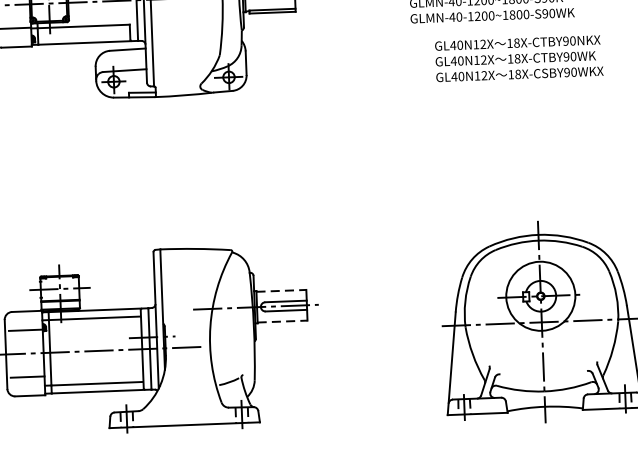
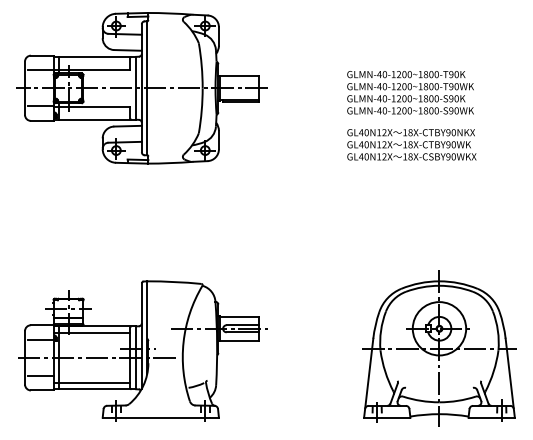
text: (518, 58) -> (411, 144), moved
line: (281, 290) -> (239, 316), dashed -> solid
line: (282, 321) -> (239, 340), dashed -> solid

